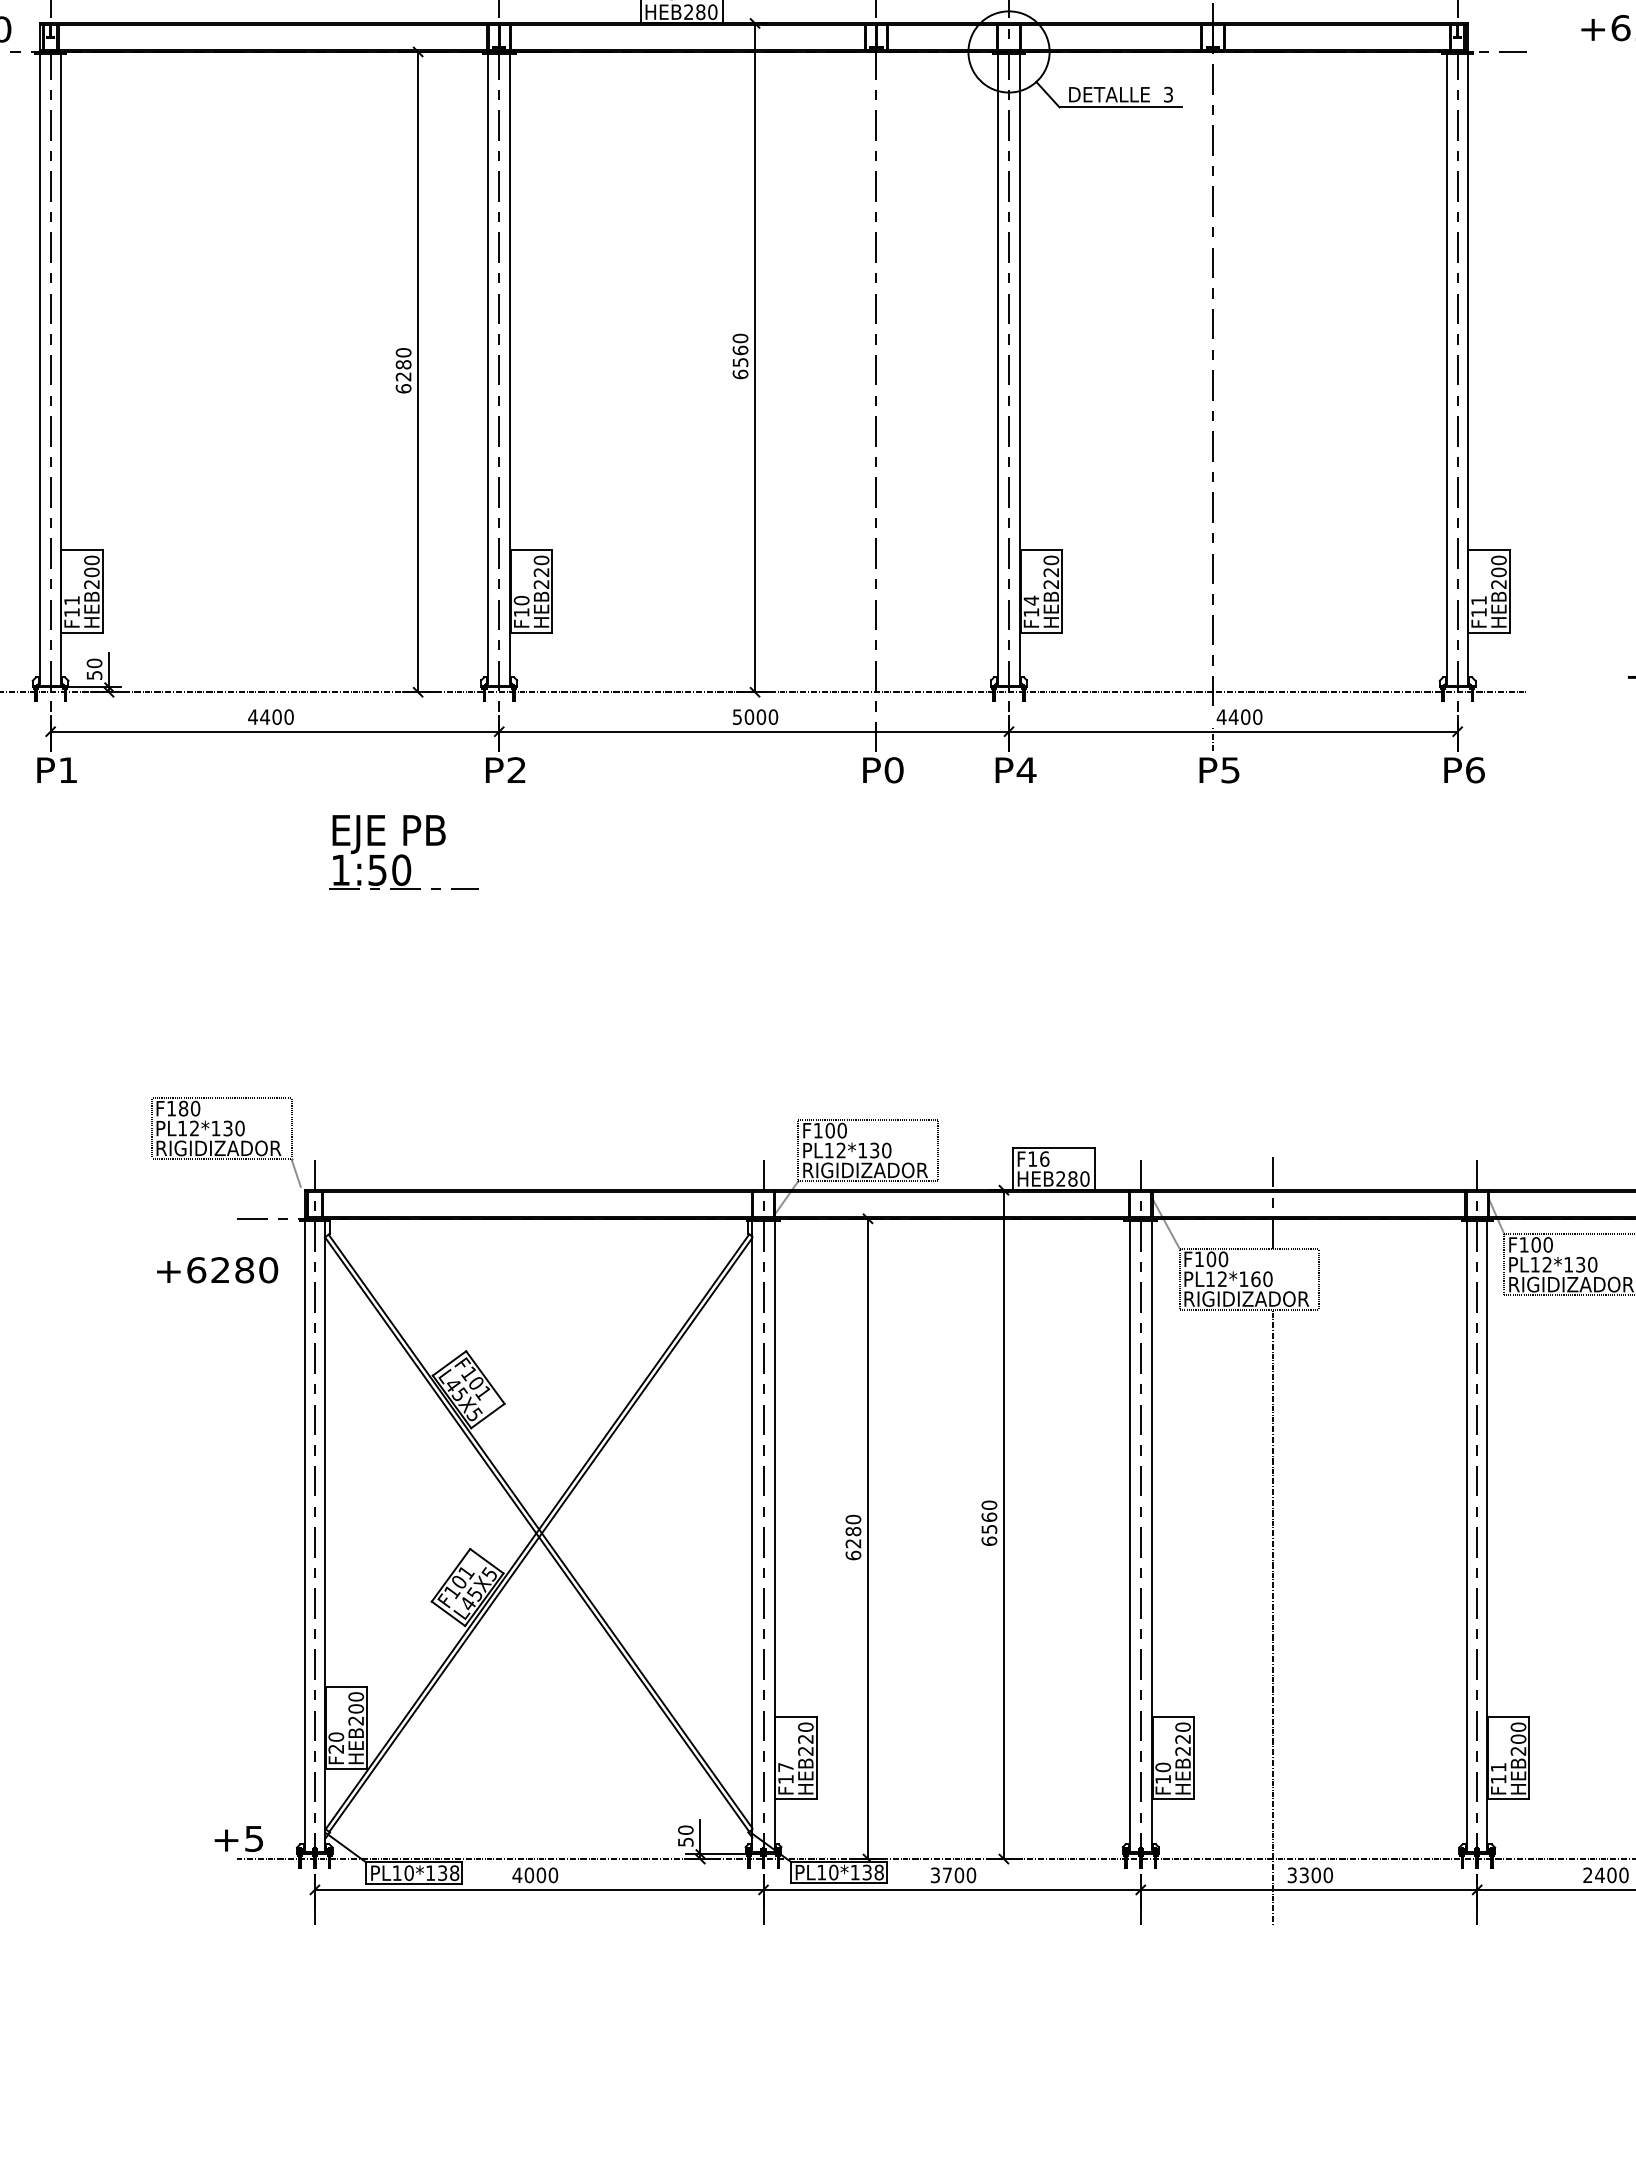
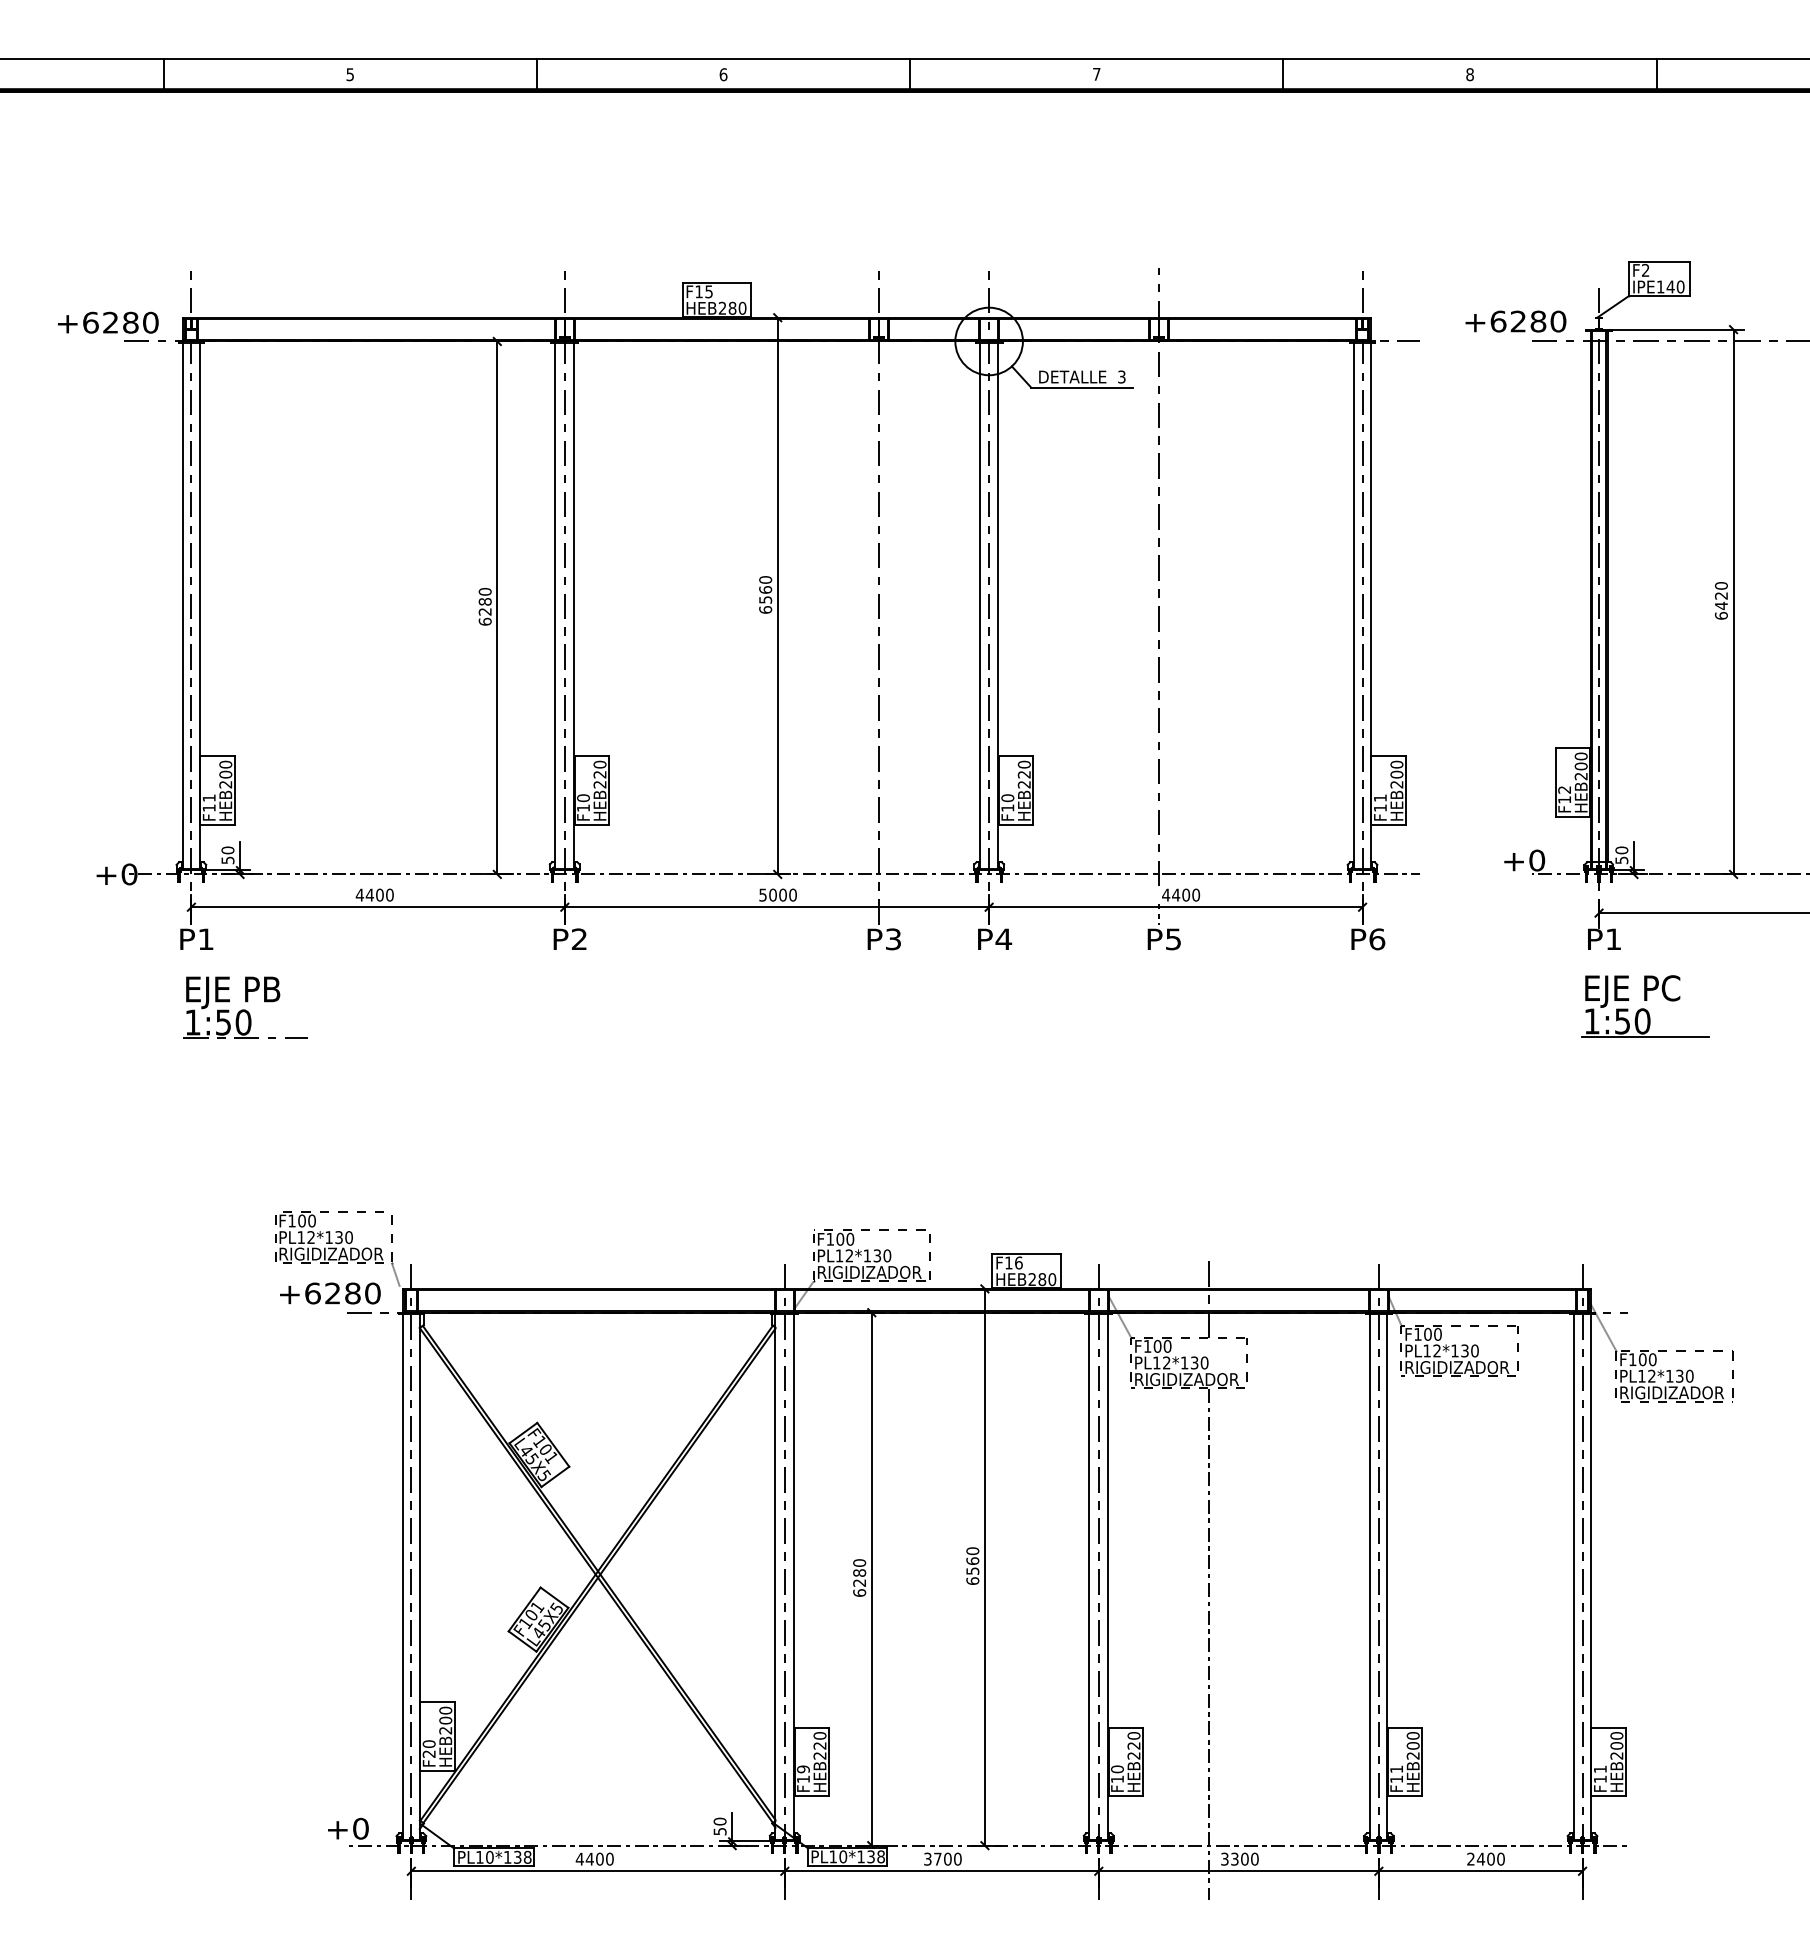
text: (1031, 601) -> (1007, 798), F14 -> F10
text: (894, 770) -> (893, 939), P0 -> P3
part: (403, 852) -> (245, 1007), moved
text: (182, 1108) -> (301, 1220), F180 -> F100
text: (217, 1270) -> (330, 1293), moved
text: (1255, 1278) -> (1194, 1362), PL12*160 -> PL12*130
text: (784, 1767) -> (802, 1769), F17 -> F19
text: (253, 1838) -> (360, 1828), +5 -> +0
text: (528, 1874) -> (589, 1858), 4000 -> 4400

